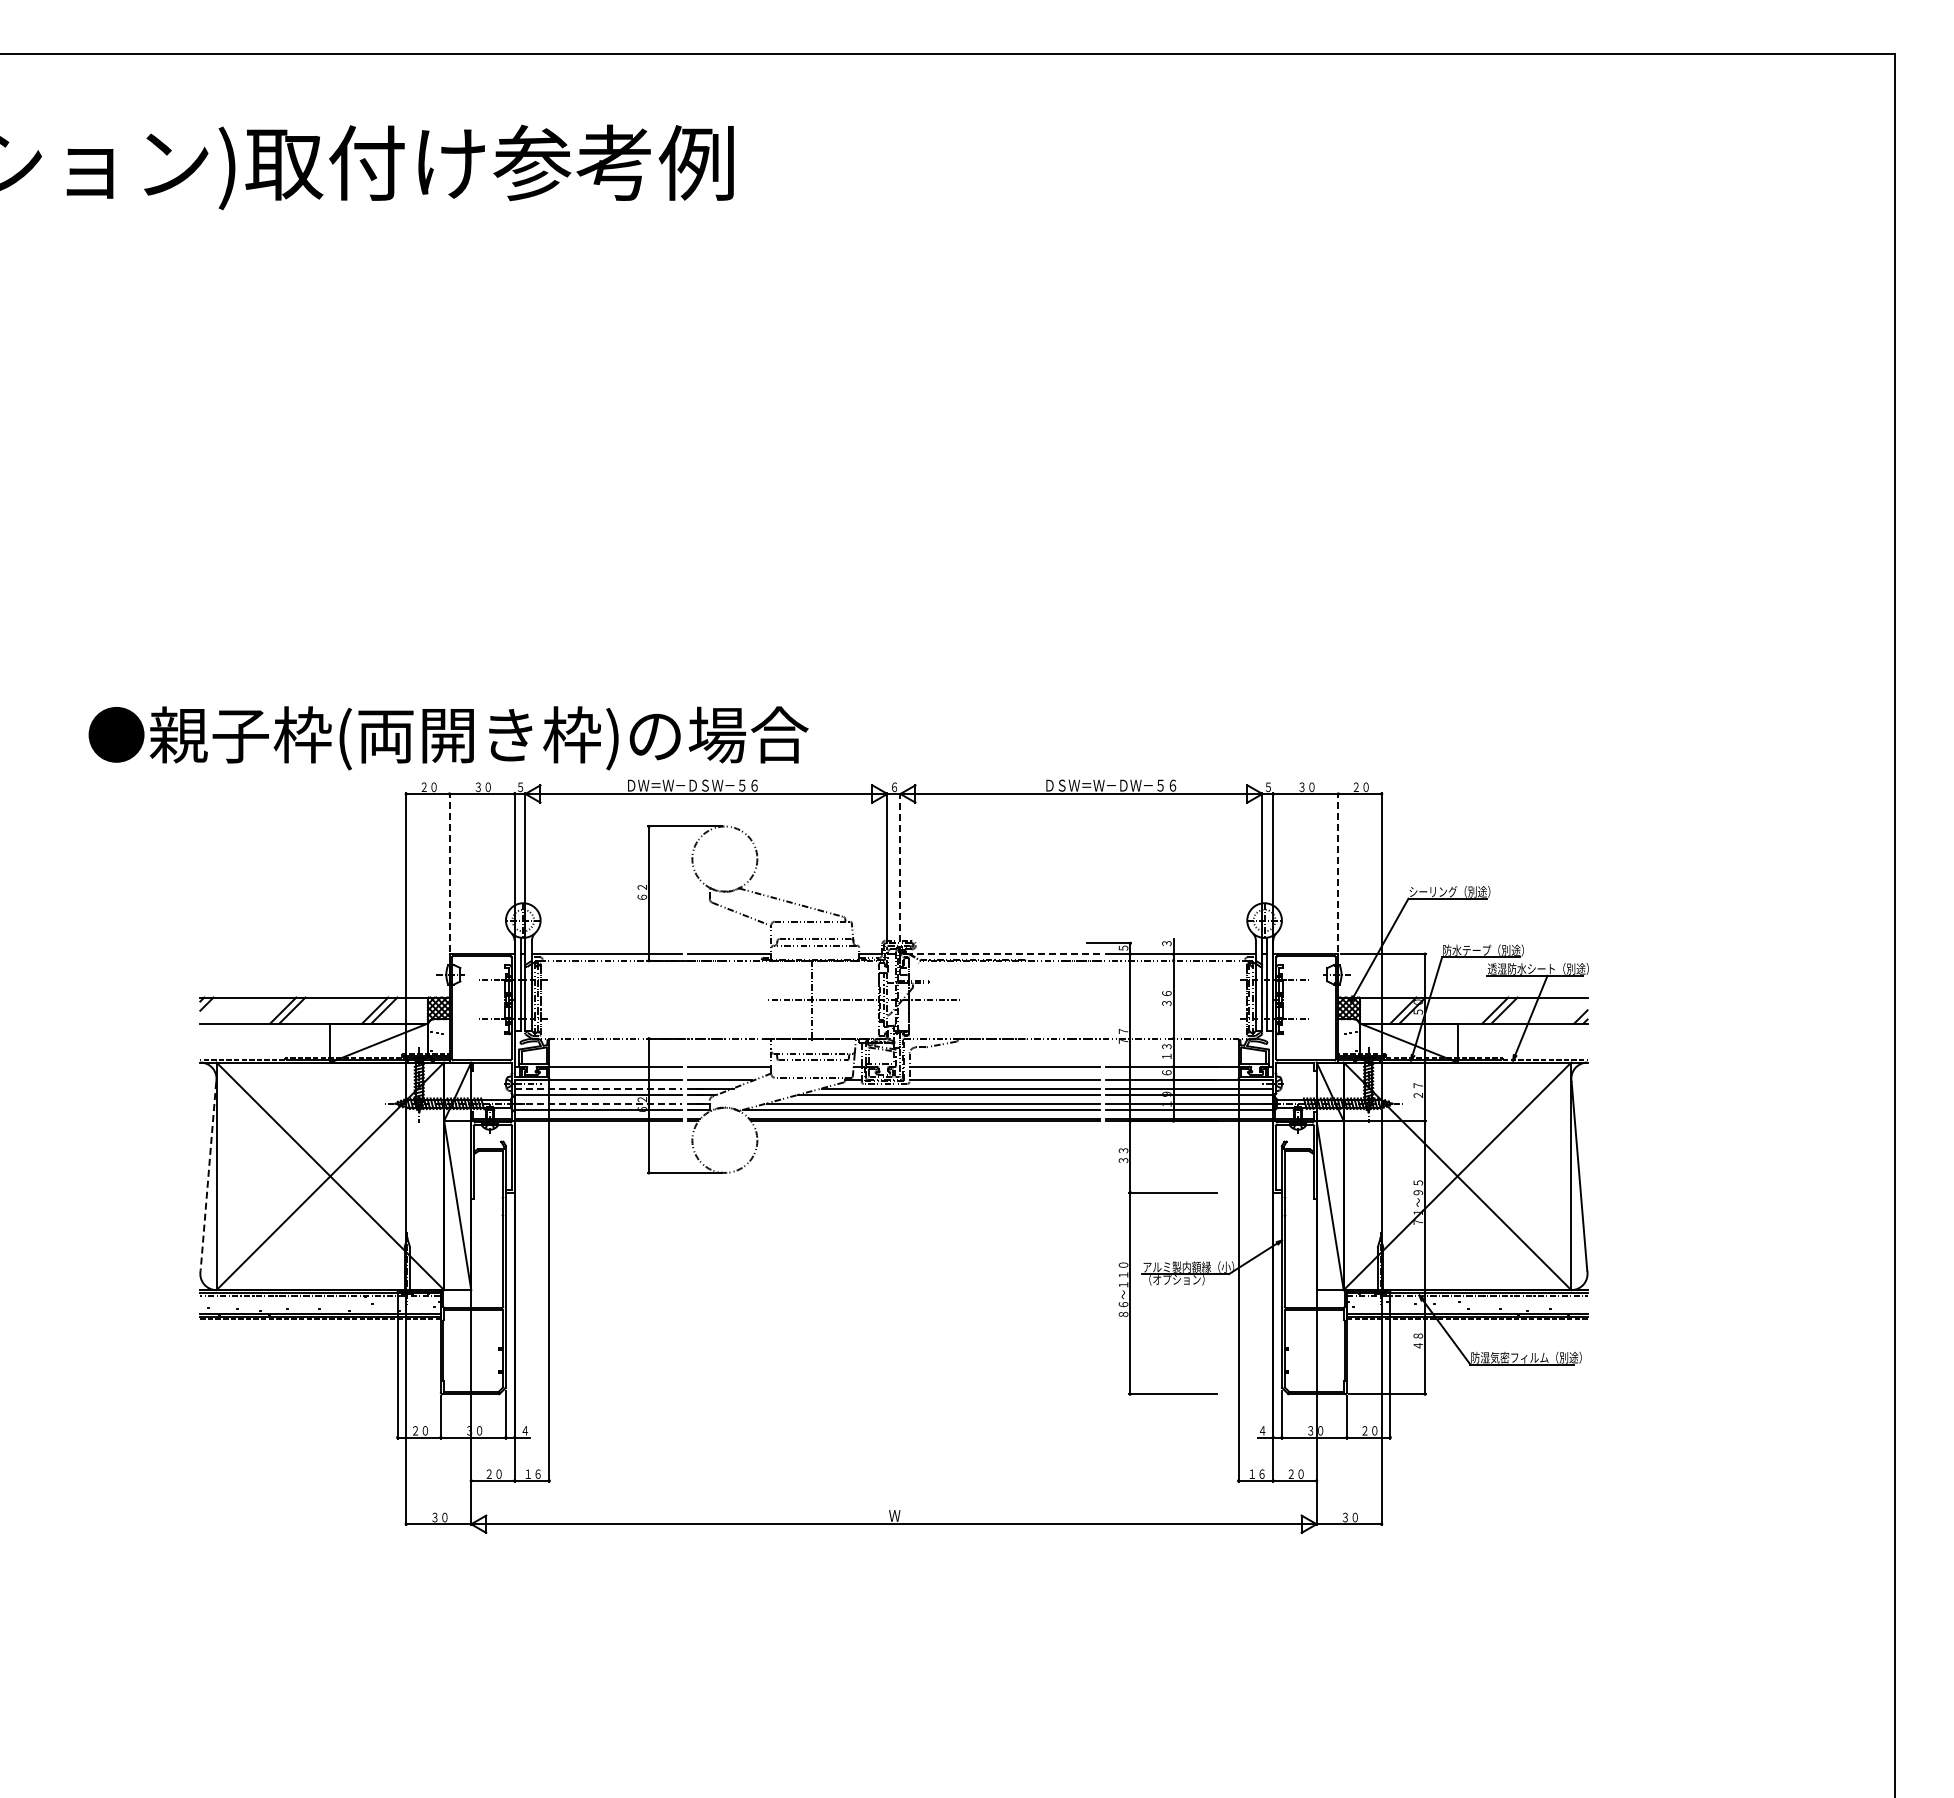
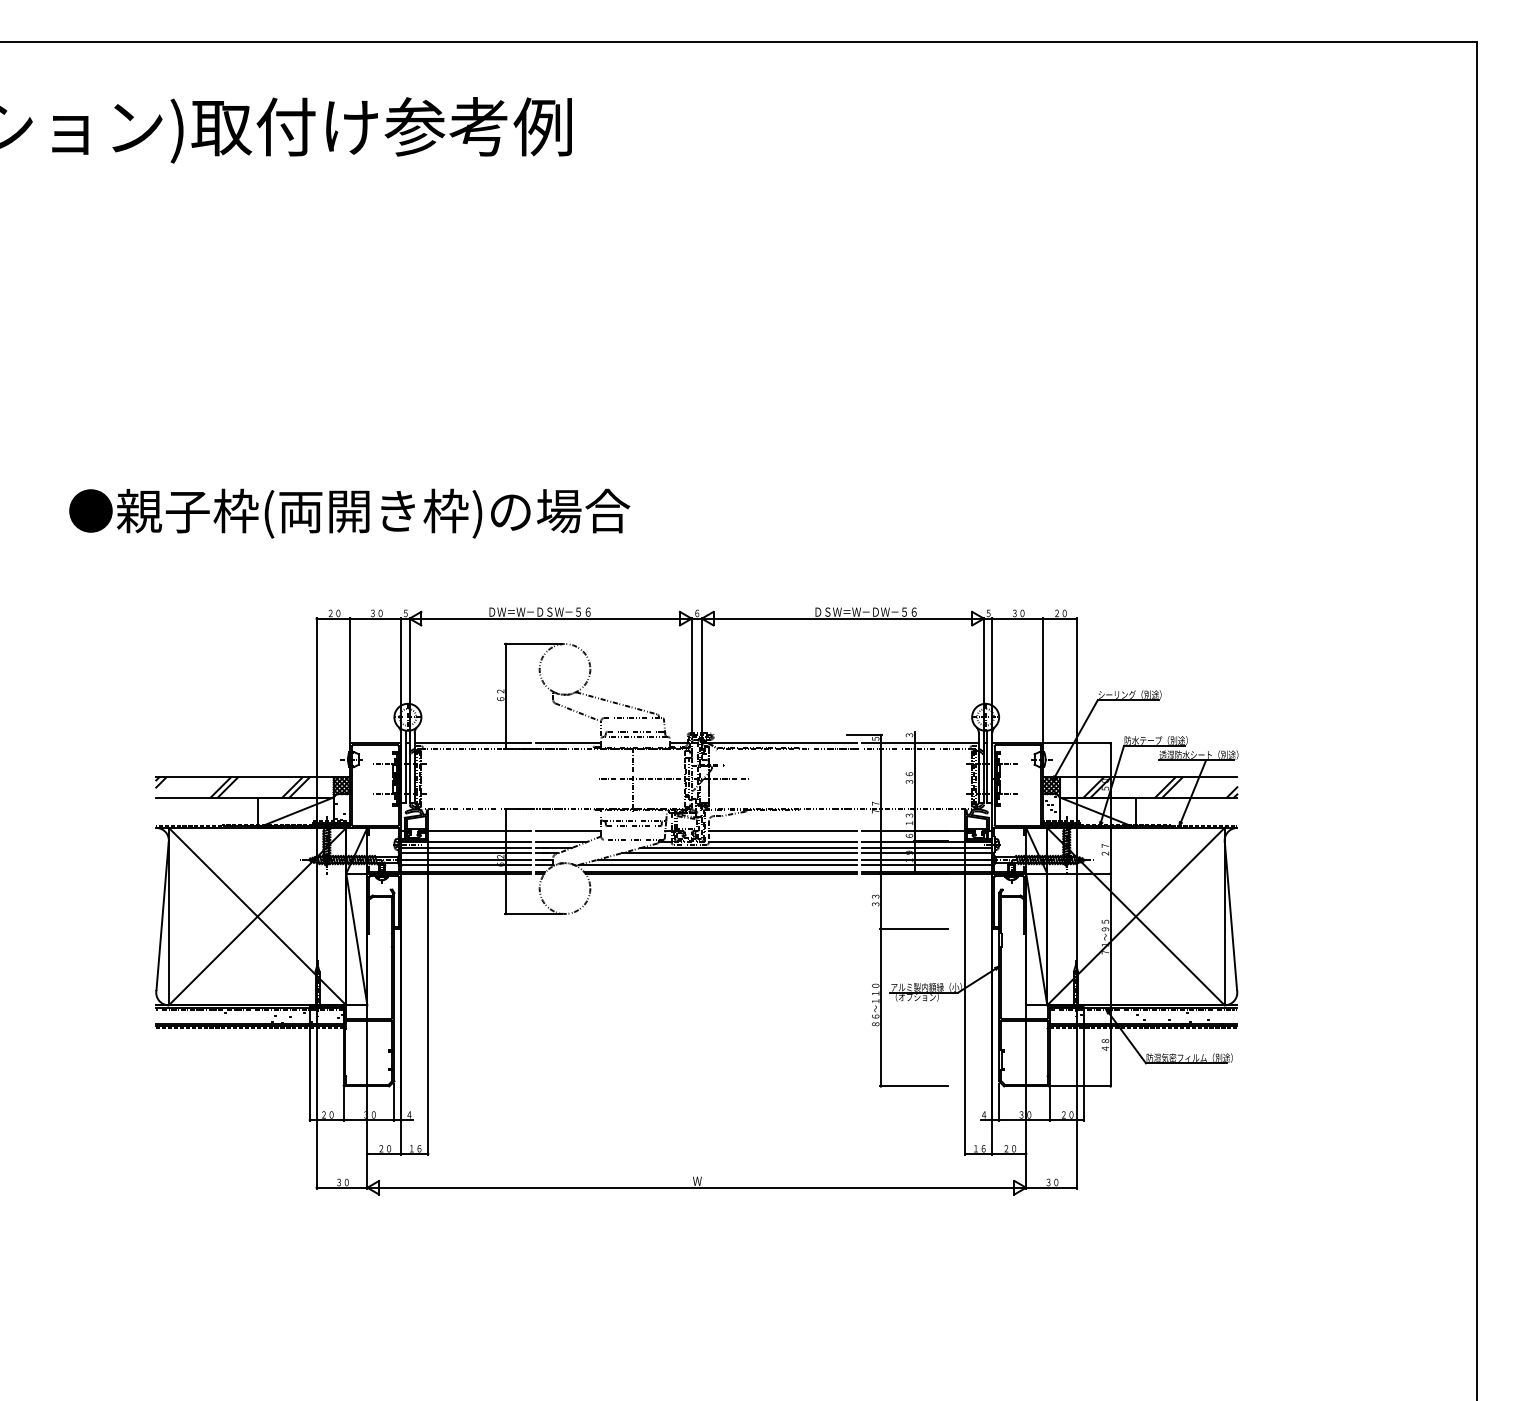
text: (448, 738) -> (349, 513), moved
line: (449, 871) -> (350, 679), dashed -> solid
line: (1338, 871) -> (1043, 679), dashed -> solid
line: (900, 872) -> (701, 679), dashed -> solid
line: (1004, 954) -> (782, 743), dashed -> solid
line: (598, 1088) -> (466, 848), dashed -> solid
line: (598, 1103) -> (466, 859), dashed -> solid
line: (208, 1176) -> (162, 916), dashed -> solid

